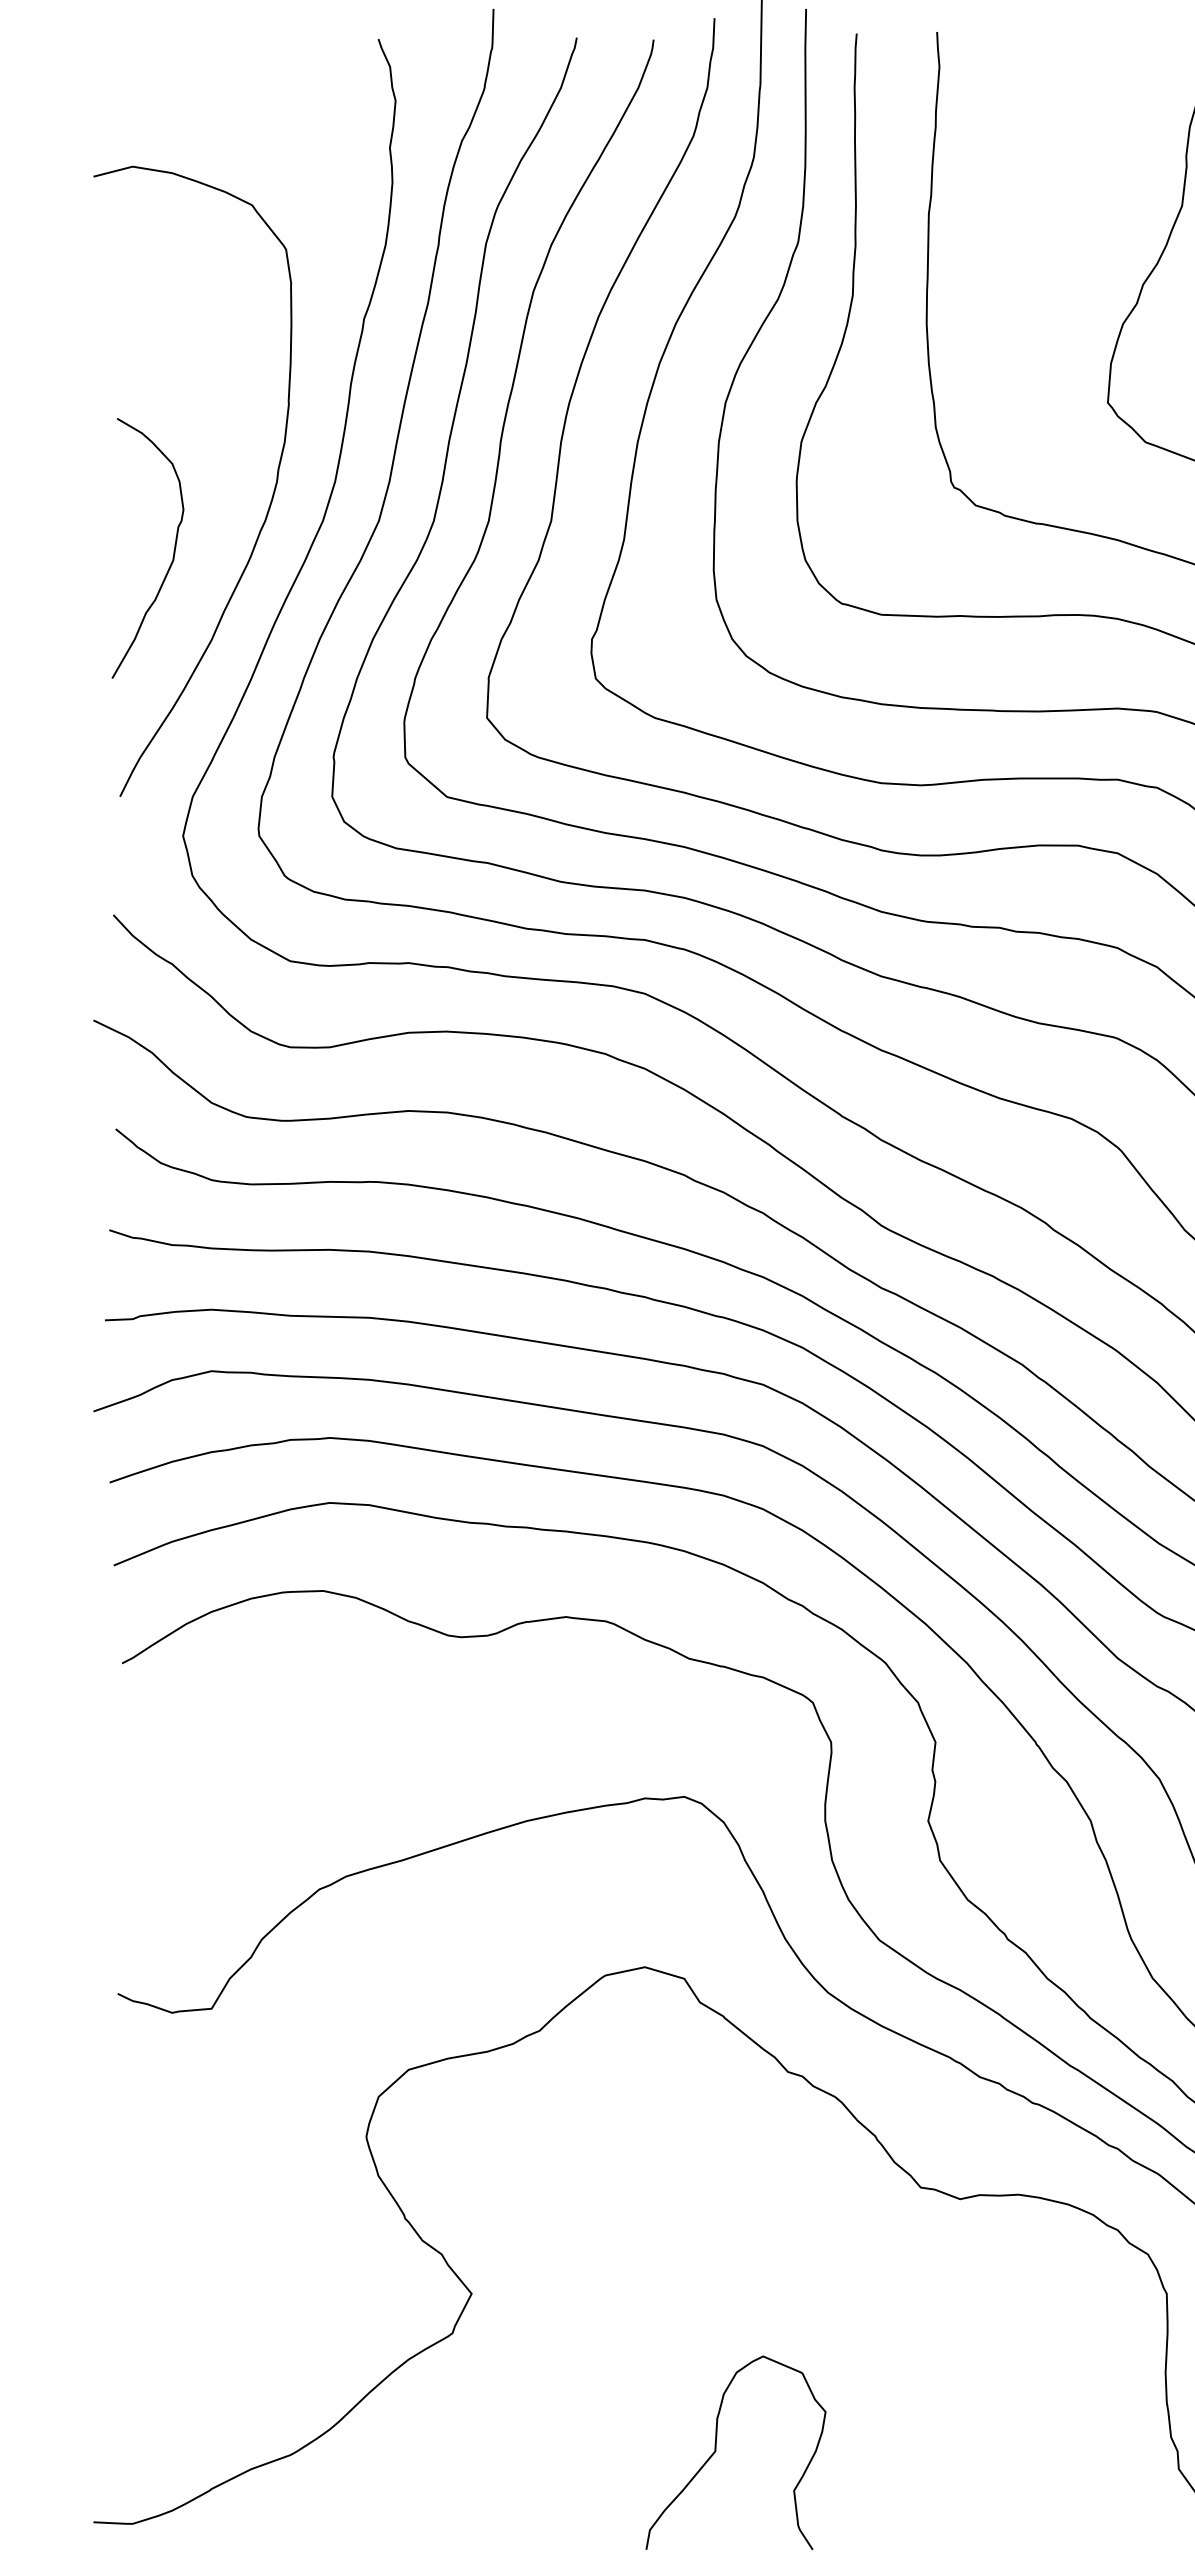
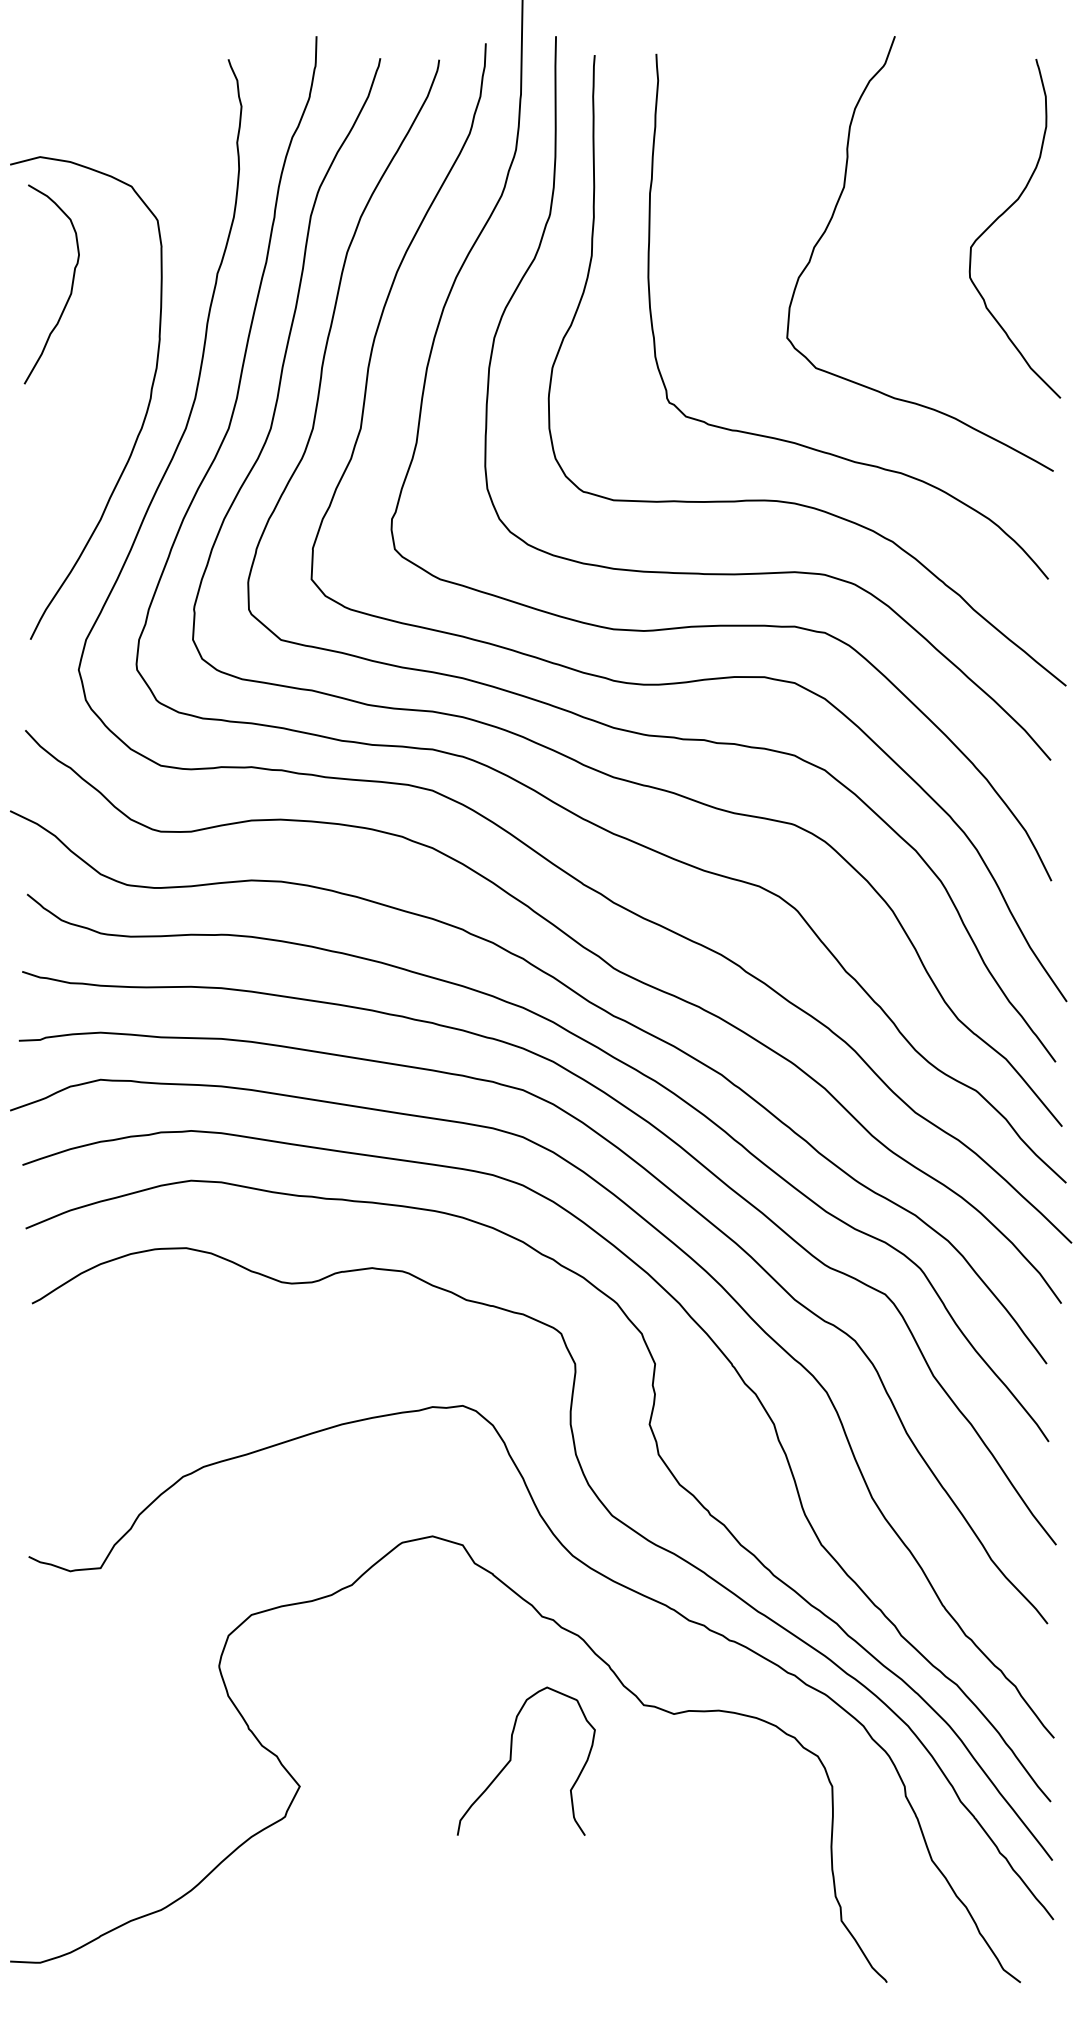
curve: (172, 556) -> (70, 290), moved
curve: (716, 2451) -> (511, 1760), moved

